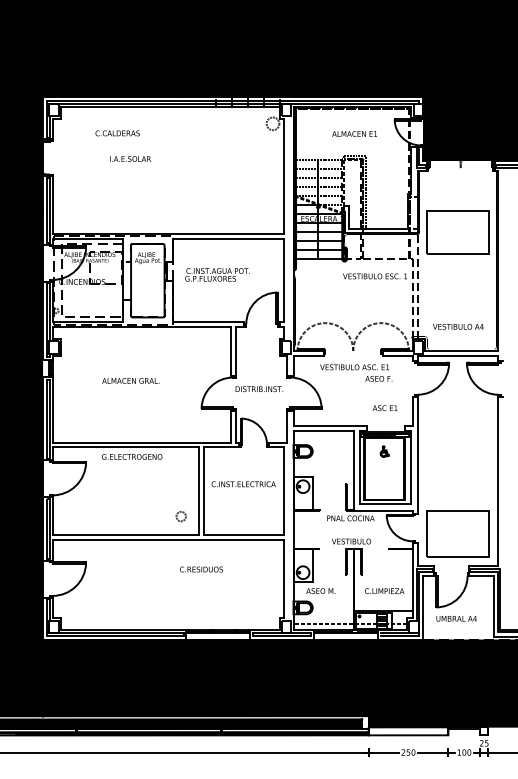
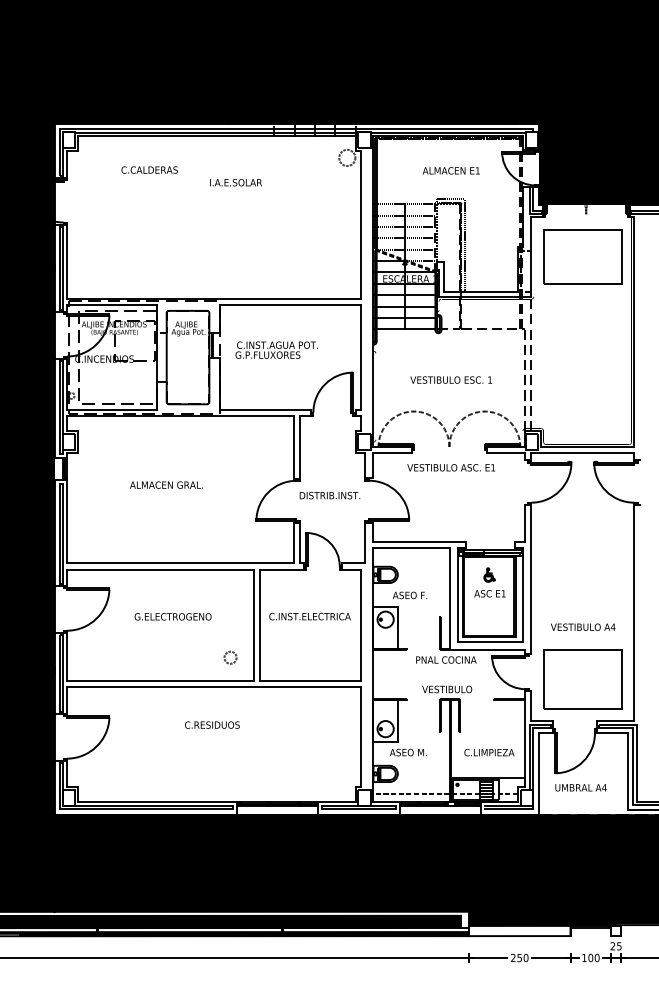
text: (130, 158) -> (235, 182), moved
part: (457, 231) -> (582, 256), moved
text: (375, 275) -> (451, 379), moved
text: (458, 326) -> (583, 626), moved
text: (379, 378) -> (410, 595), moved
text: (384, 407) -> (489, 593), moved
text: (131, 456) -> (172, 616), moved
text: (201, 569) -> (212, 724), moved

